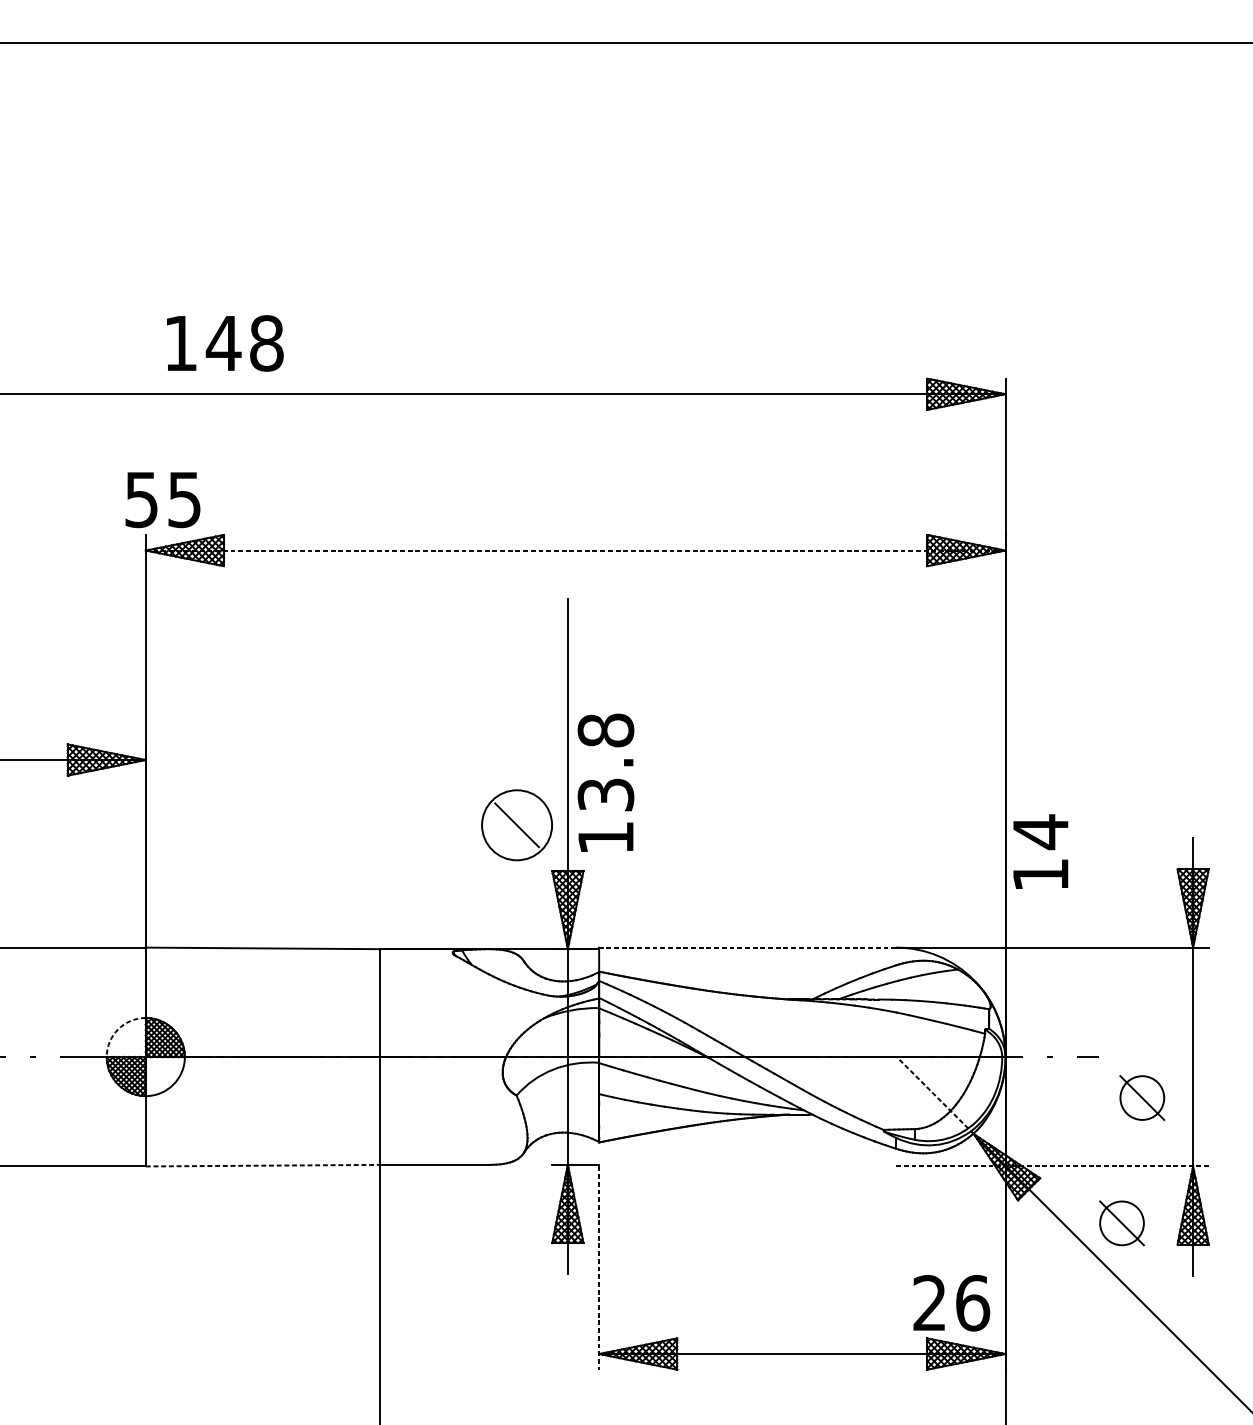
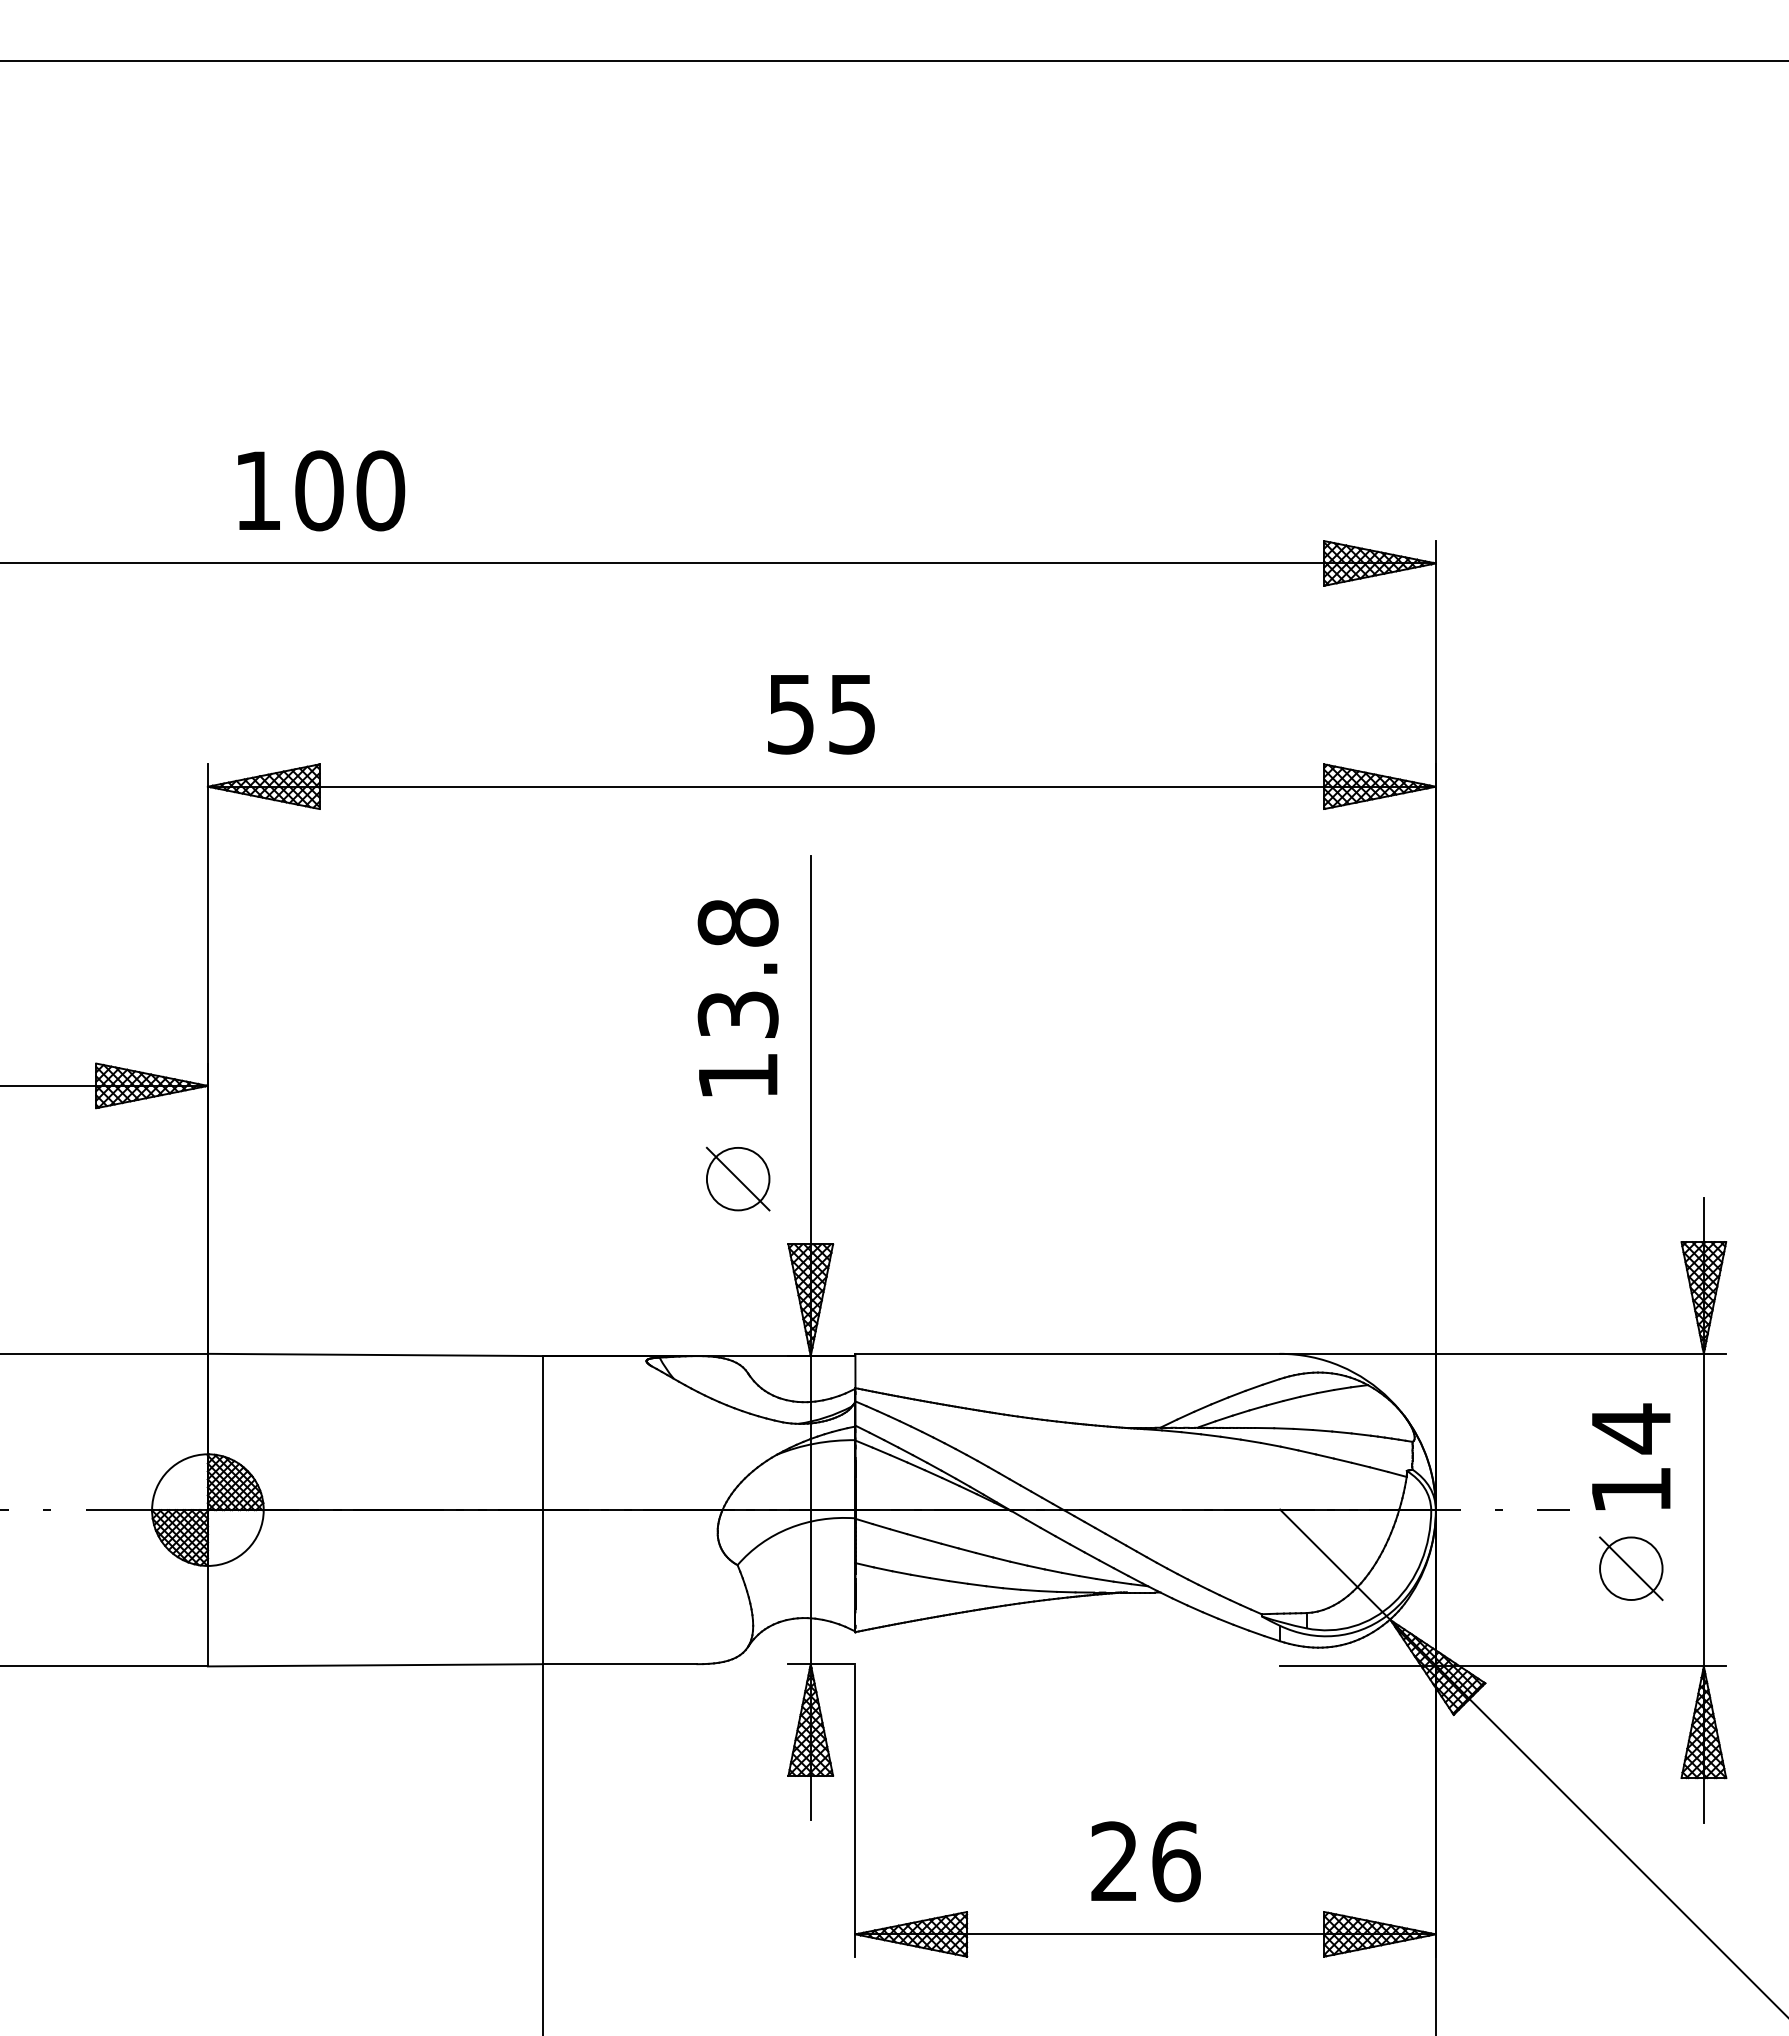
text: (244, 343) -> (349, 490), 148 -> 100
text: (163, 500) -> (821, 714), moved
line: (576, 550) -> (822, 786), dashed -> solid
text: (605, 782) -> (737, 997), moved
circle: (516, 824) -> (737, 1178), size x0.62
text: (1040, 851) -> (1631, 1456), moved
line: (747, 947) -> (1067, 1353), dashed -> solid
arc: (118, 1029) -> (168, 1470), dashed -> solid
line: (935, 1095) -> (1335, 1564), dashed -> solid
line: (263, 1165) -> (375, 1665), dashed -> solid
line: (1052, 1166) -> (1503, 1666), dashed -> solid
part: (1122, 1223) -> (1602, 1747), removed
line: (599, 1268) -> (855, 1812), dashed -> solid
text: (951, 1303) -> (1145, 1861), moved

